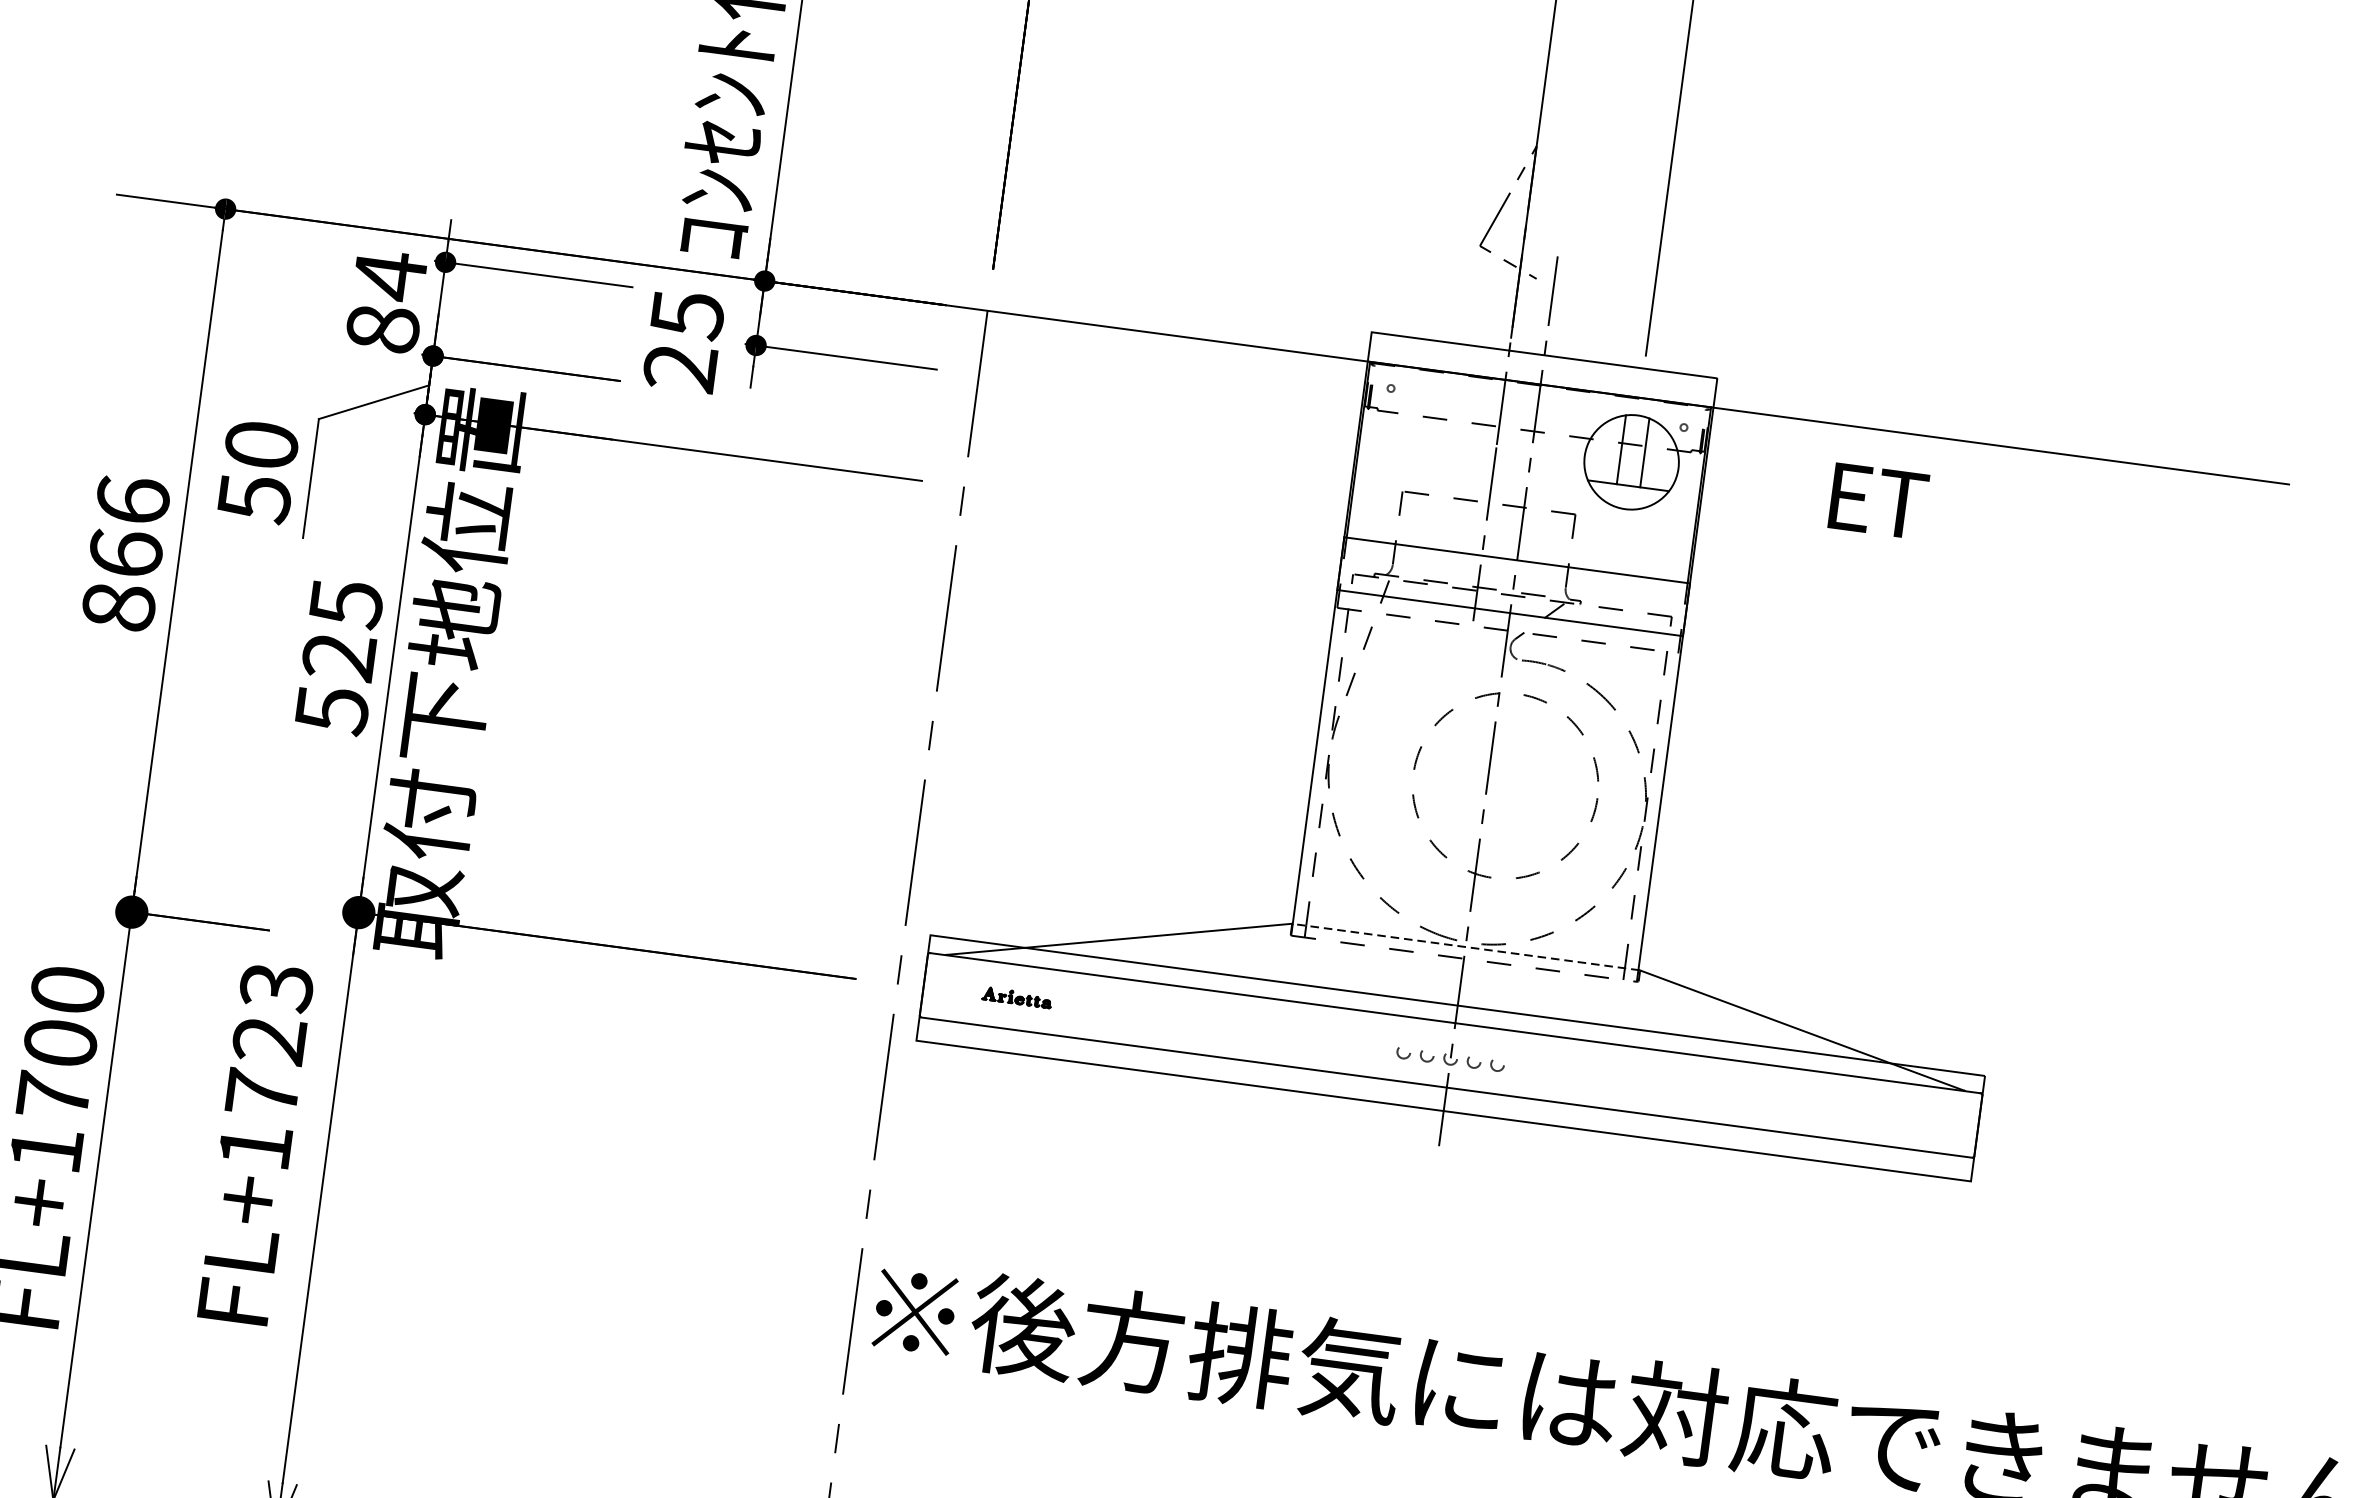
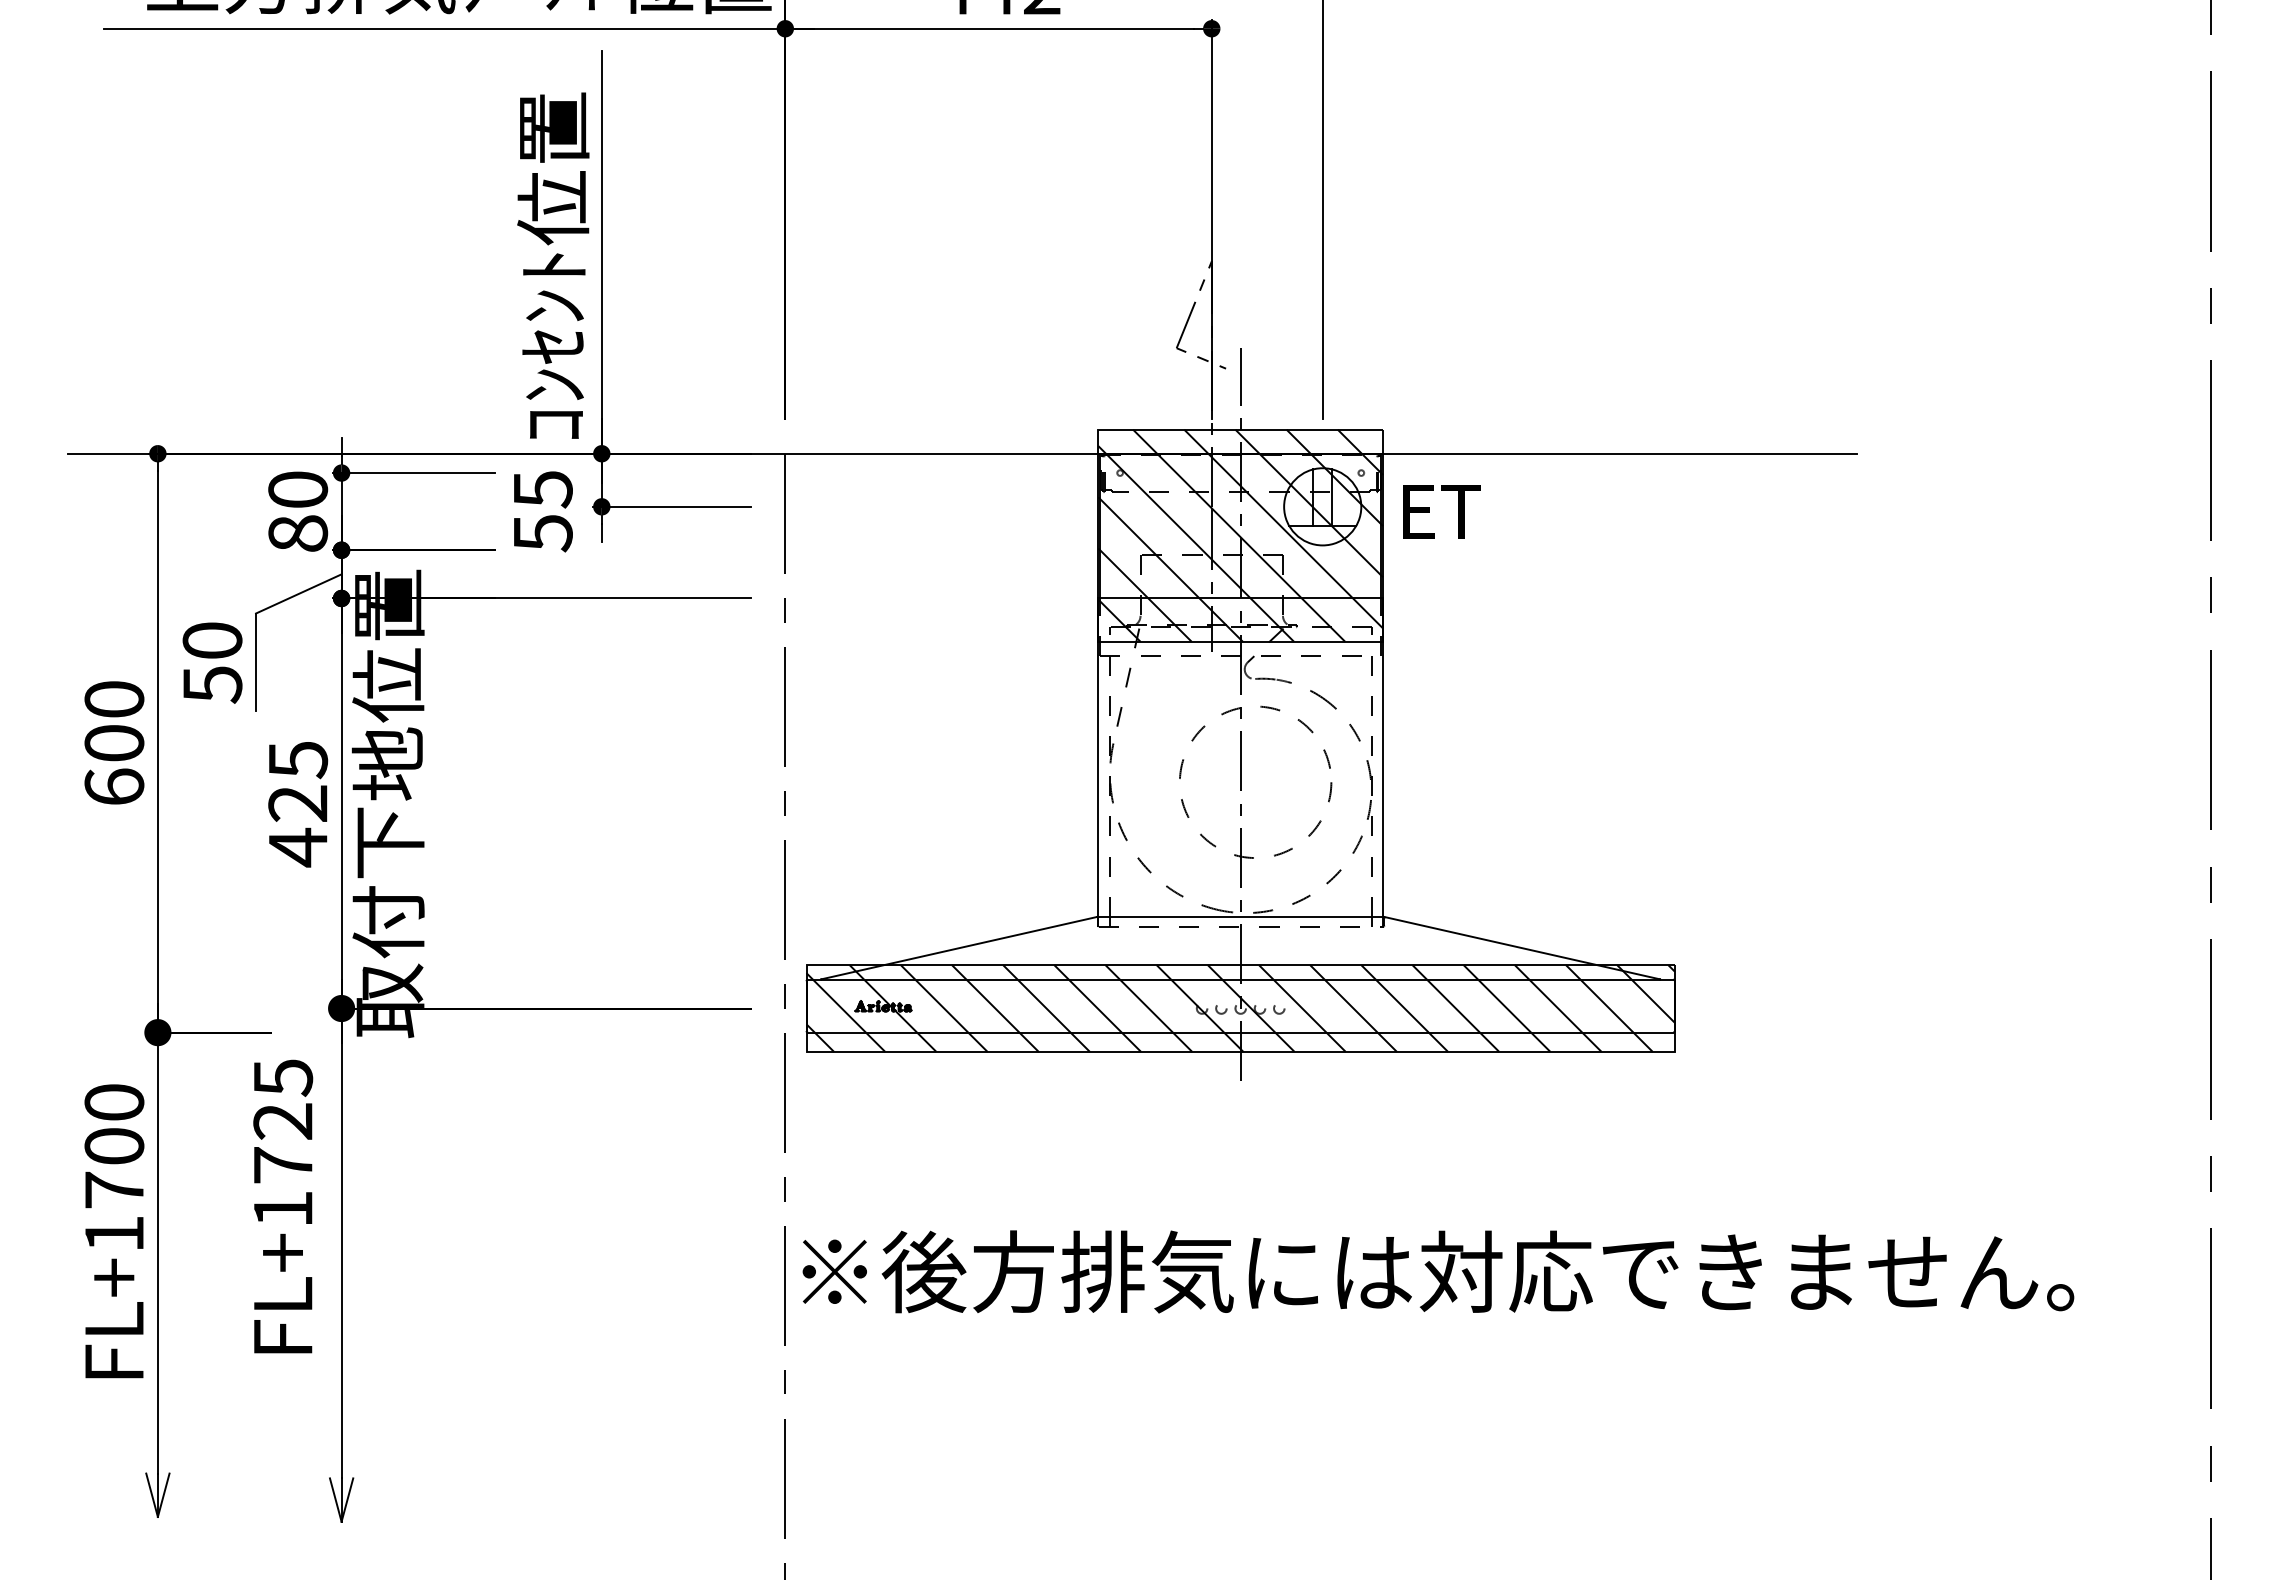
text: (390, 275) -> (298, 489), 84 -> 80
text: (679, 368) -> (542, 533), 25 -> 55
hatch: (1527, 483) -> (1240, 535), added
text: (1878, 501) -> (1441, 511), moved
text: (126, 552) -> (114, 742), 866 -> 600
text: (332, 710) -> (298, 847), 525 -> 425
line: (1465, 946) -> (1240, 916), dashed -> solid
text: (275, 986) -> (282, 1077), FL+1723 -> FL+1725
hatch: (1450, 1058) -> (1240, 1008), added

